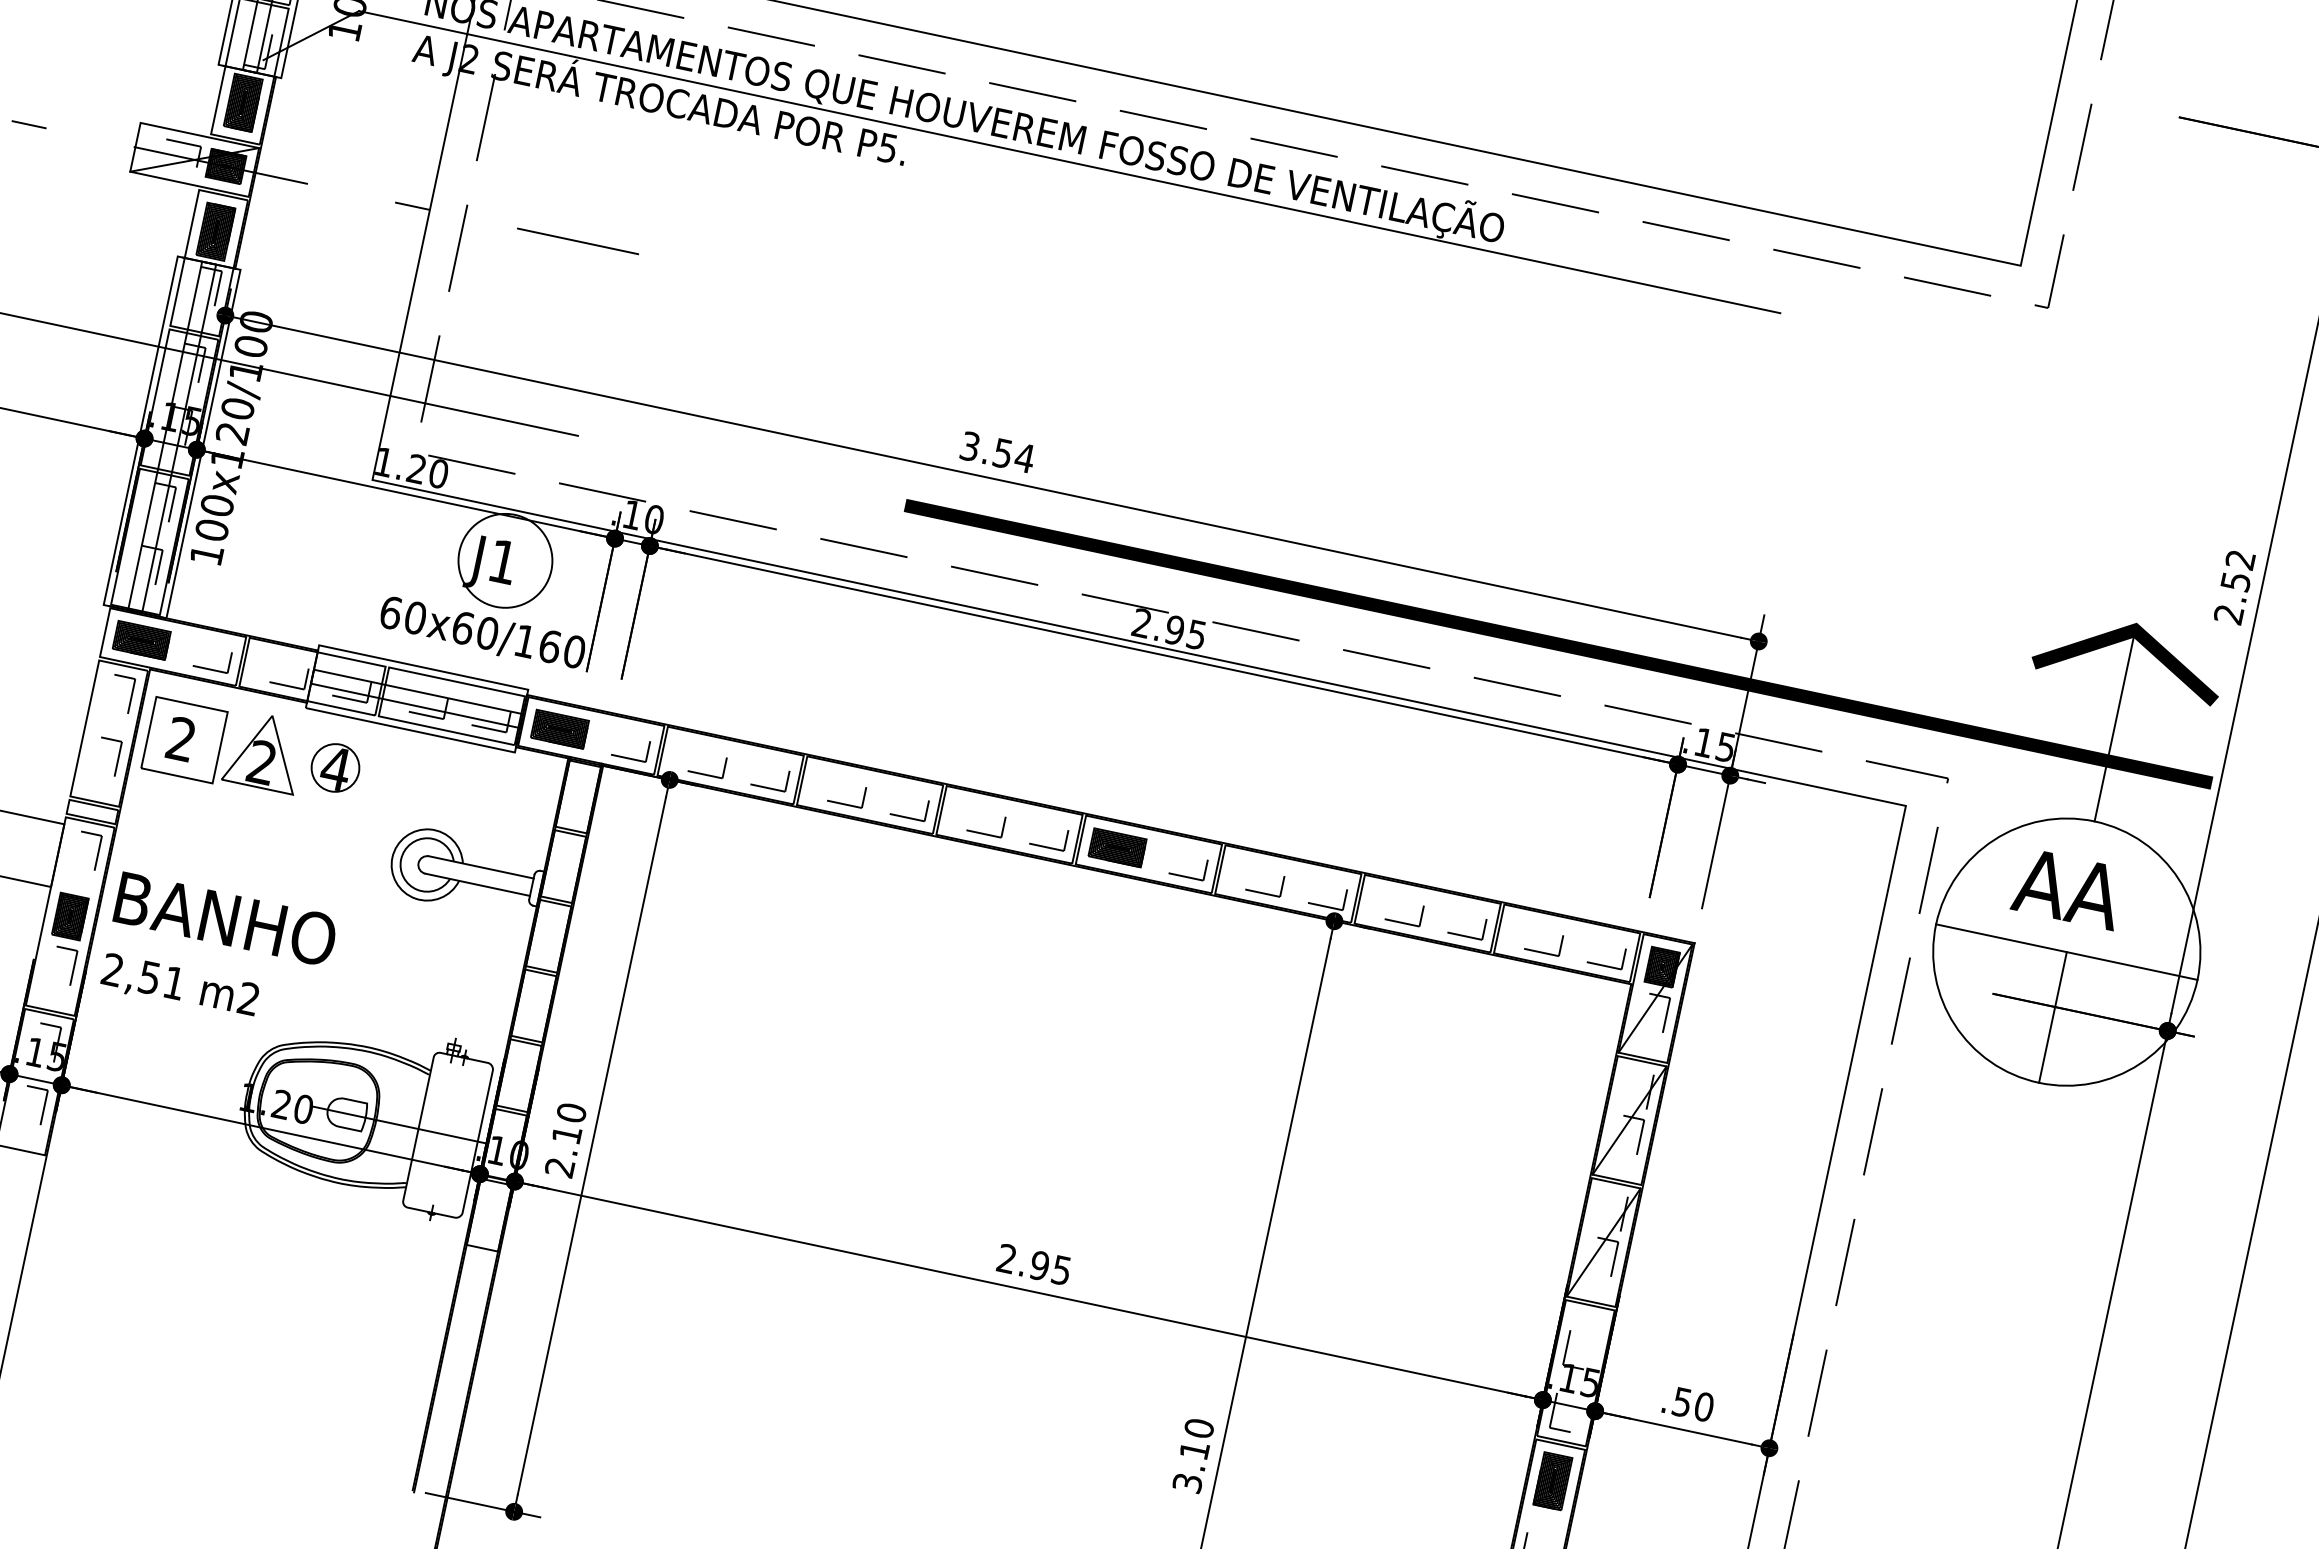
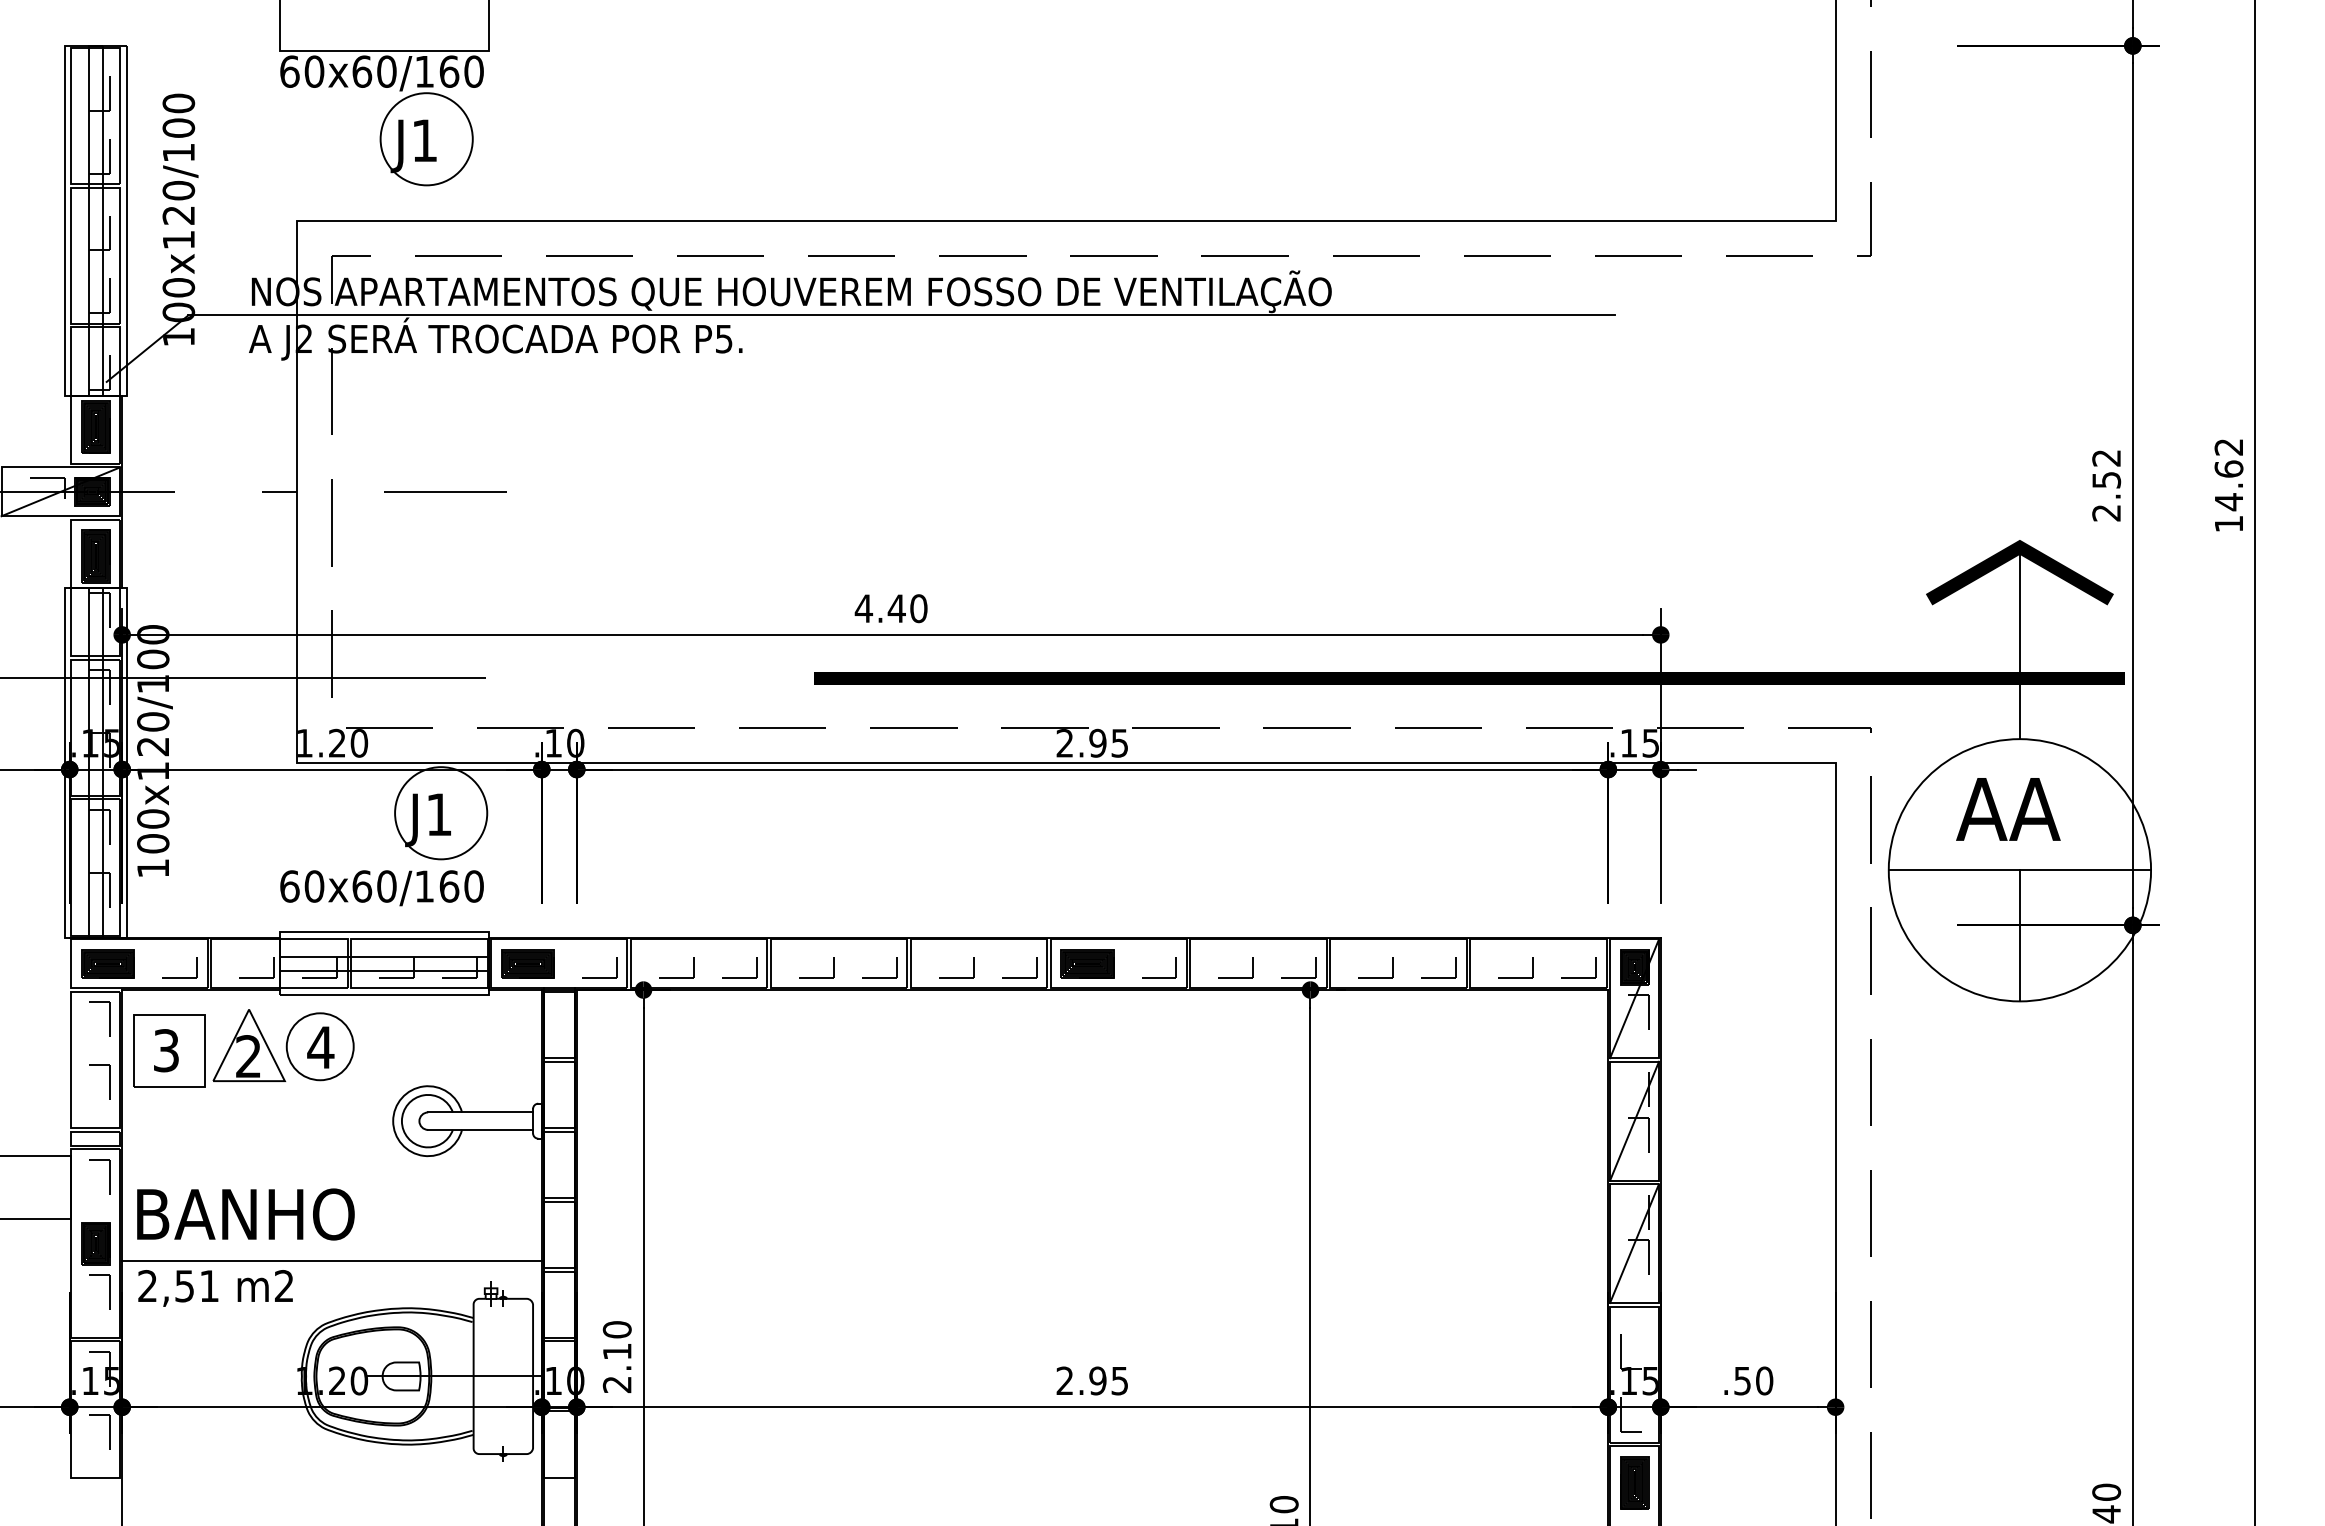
text: (996, 451) -> (890, 608), 3.54 -> 4.40
text: (481, 634) -> (381, 888), moved
text: (180, 738) -> (165, 1050), 2 -> 3
circle: (334, 767) -> (319, 1046), size x1.43
line: (301, 984) -> (331, 1261), added

